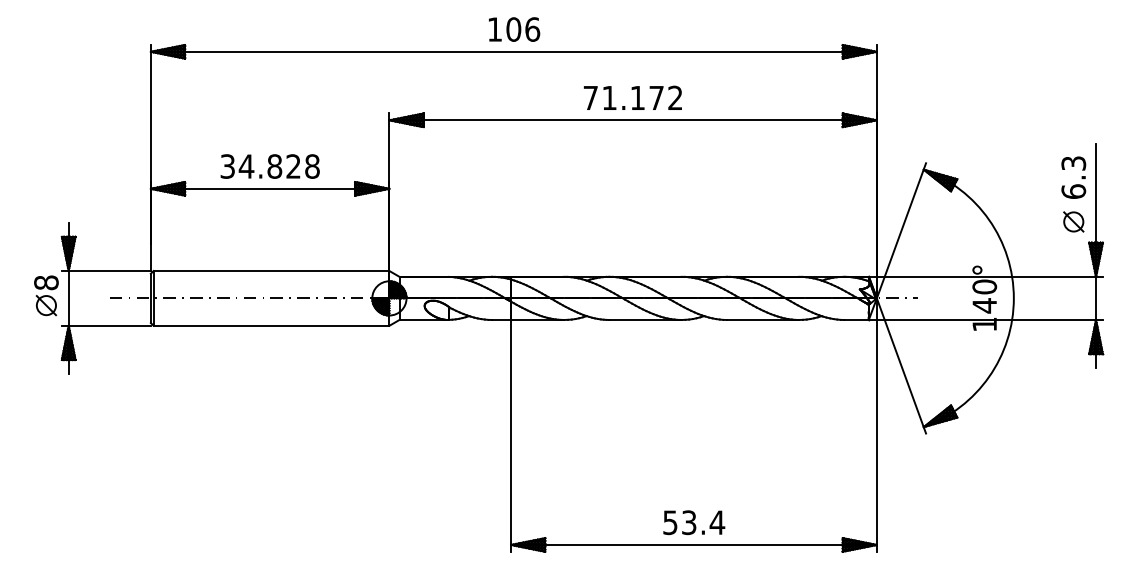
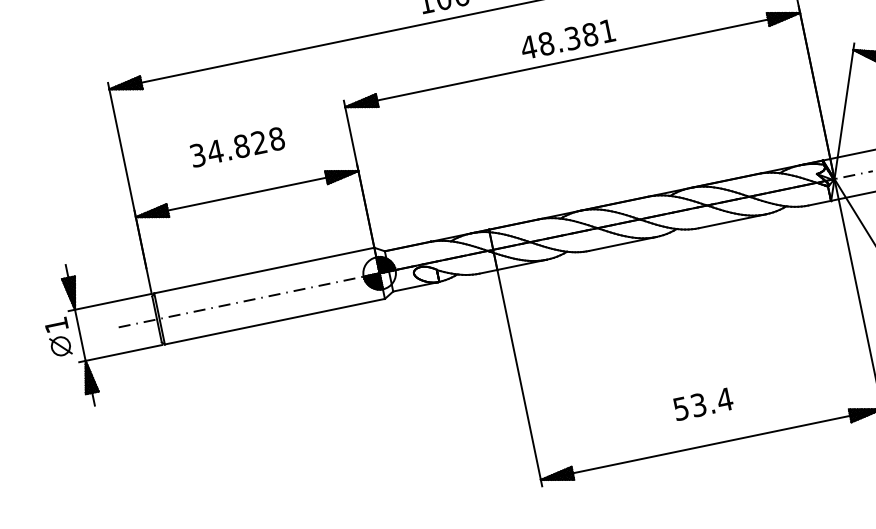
text: (632, 97) -> (567, 38), 71.172 -> 48.381
text: (269, 166) -> (236, 147), moved
text: (46, 282) -> (56, 324), 8 -> 1
text: (694, 522) -> (703, 403), moved

